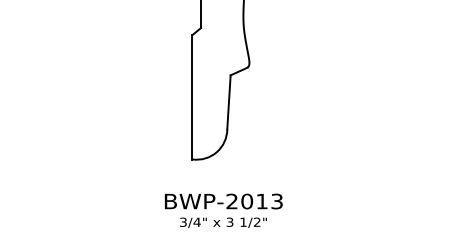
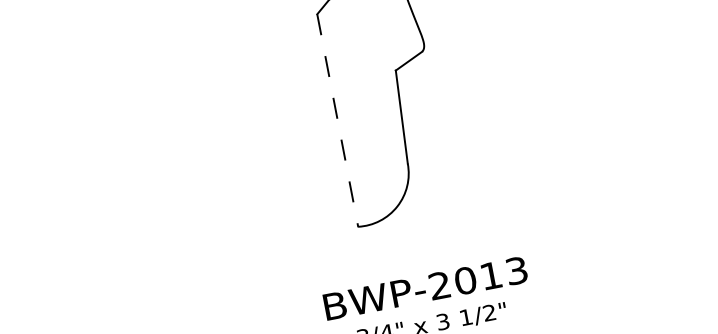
line: (192, 97) -> (337, 120), solid -> dashed

